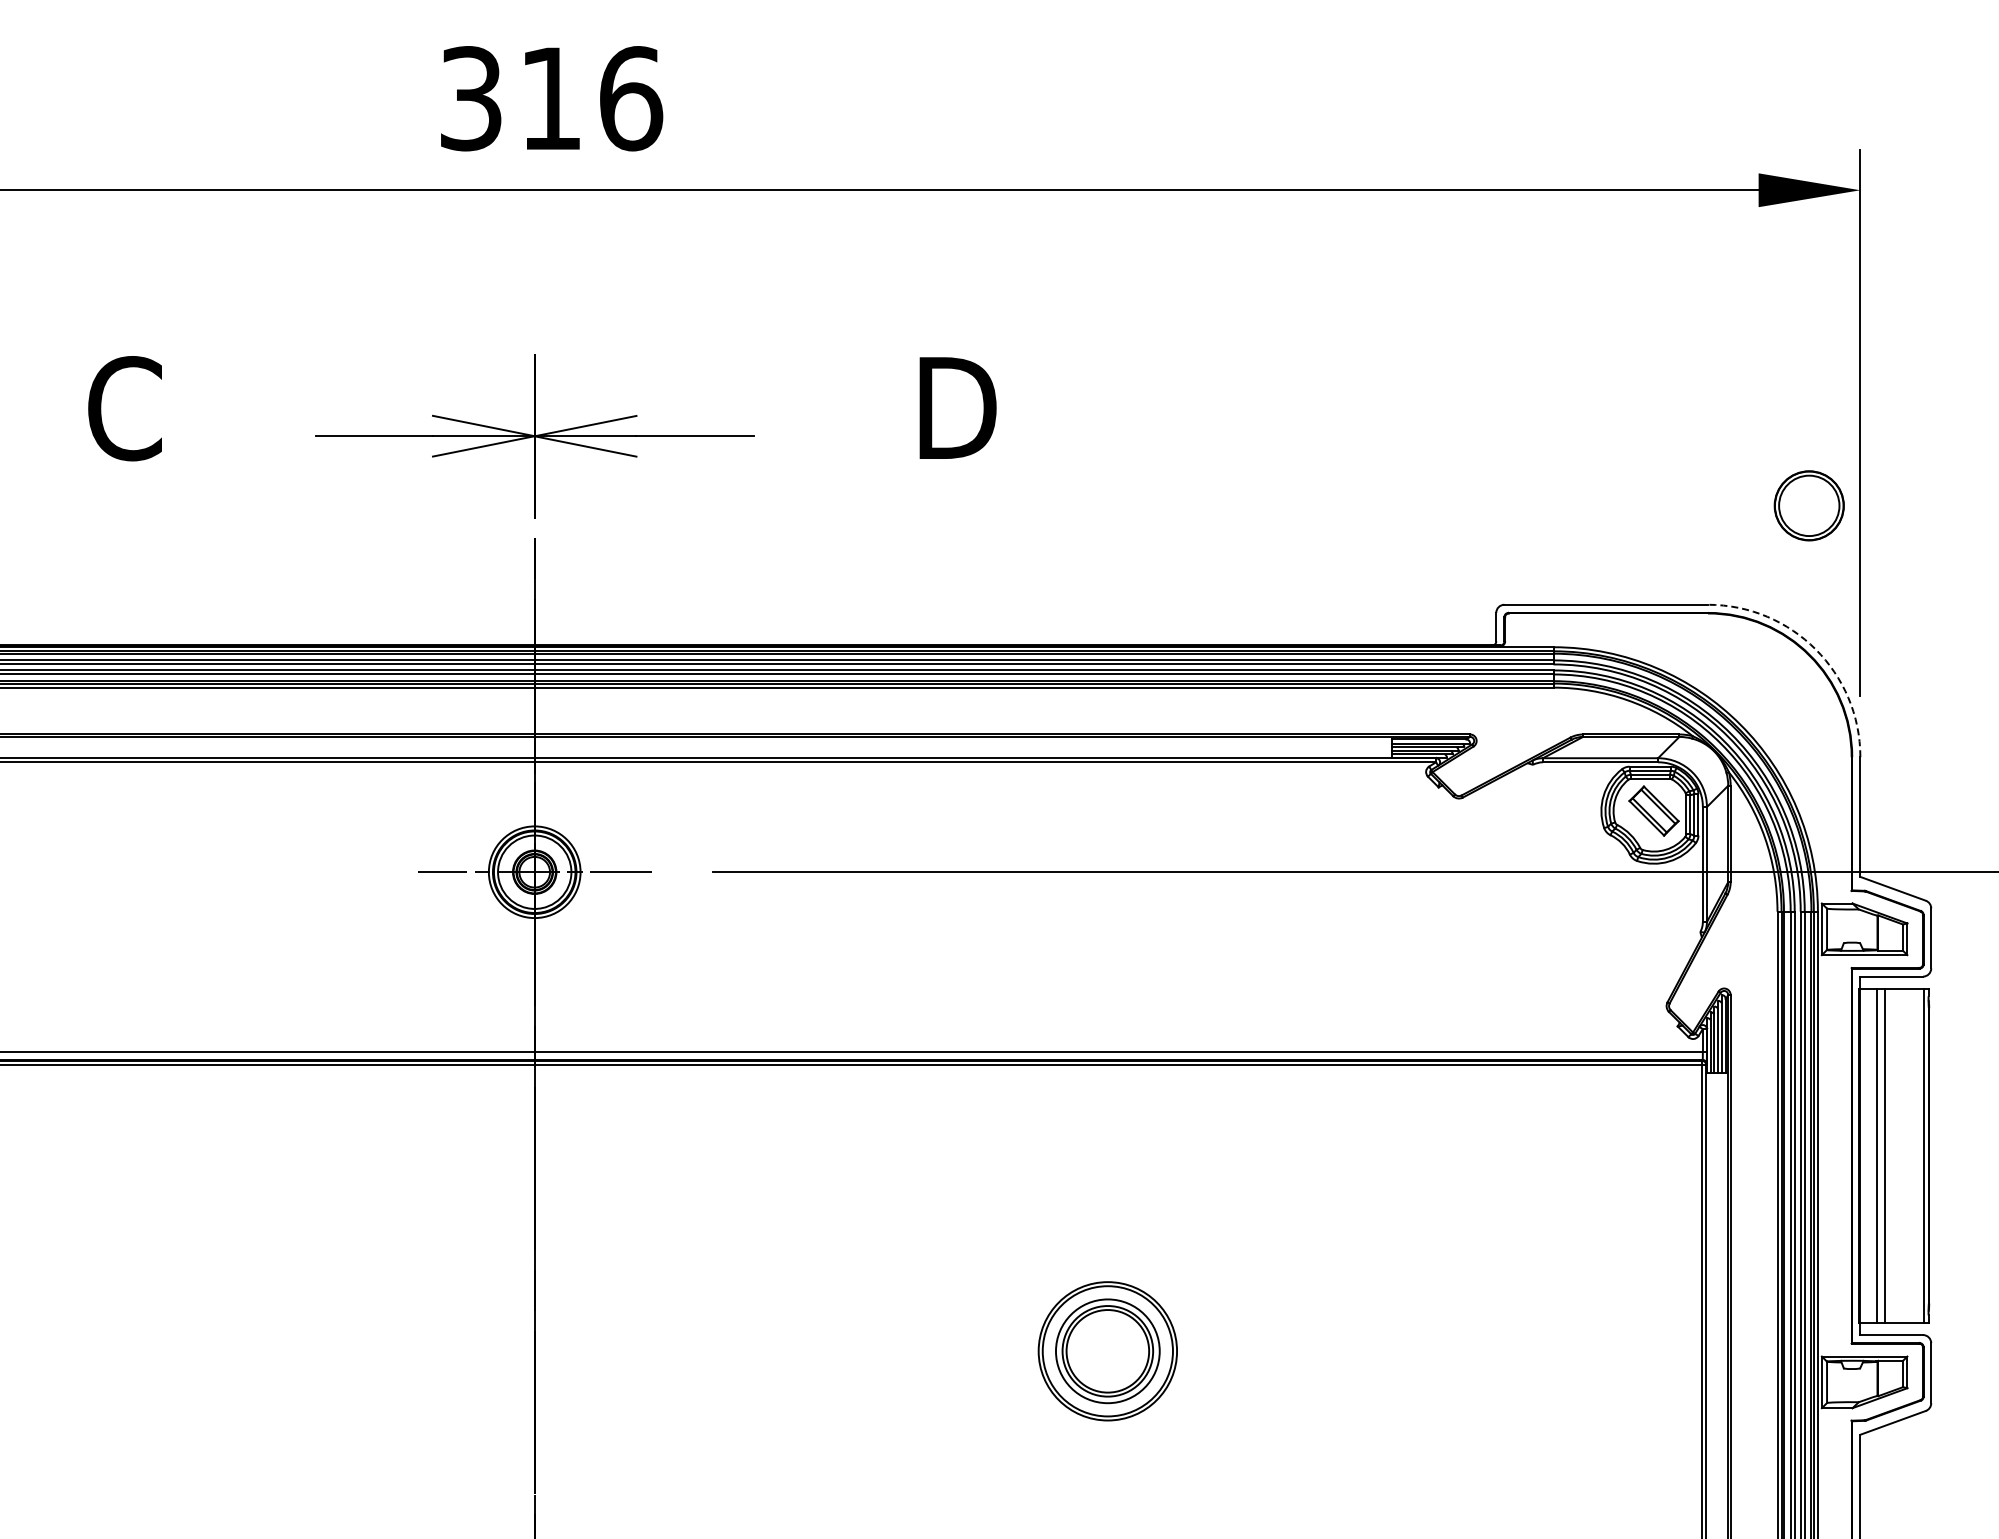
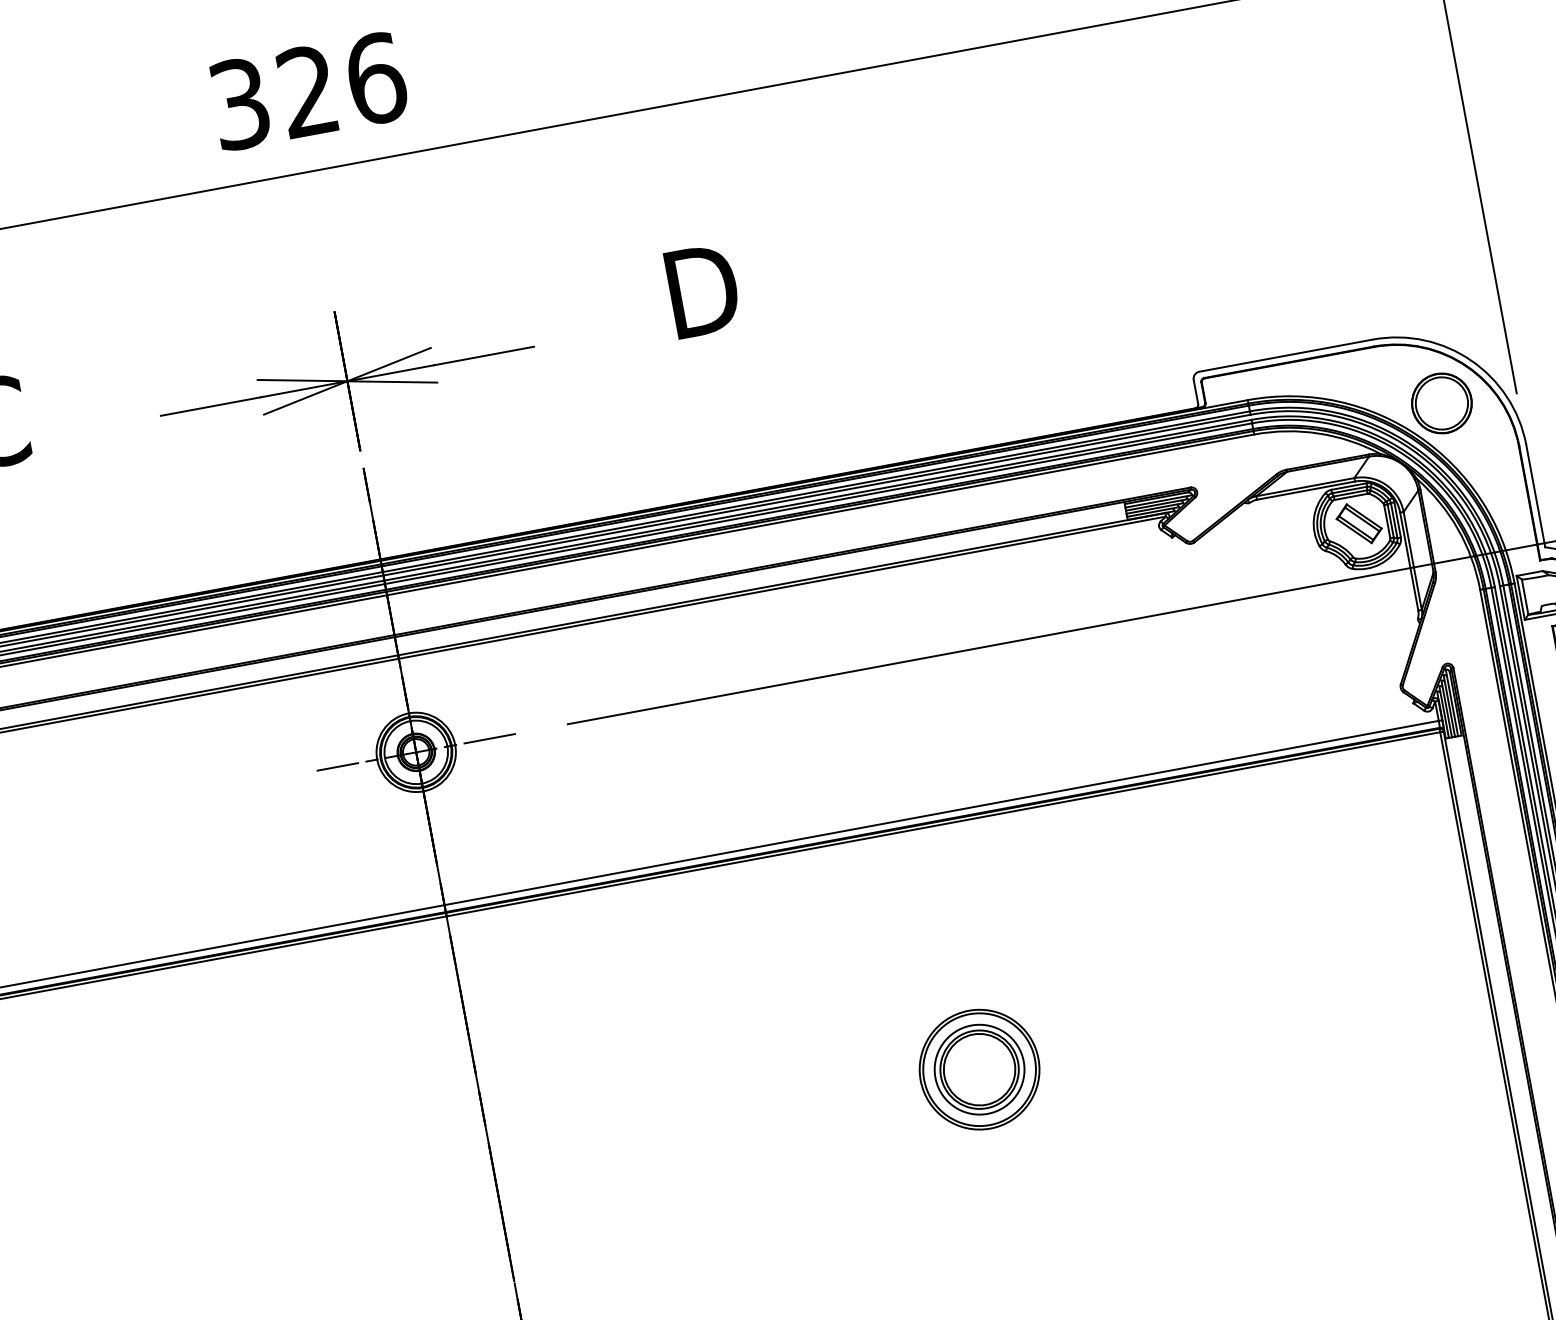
text: (549, 97) -> (306, 90), 316 -> 326
part: (1808, 505) -> (1441, 403), moved
arc: (1815, 649) -> (1471, 360), dashed -> solid

